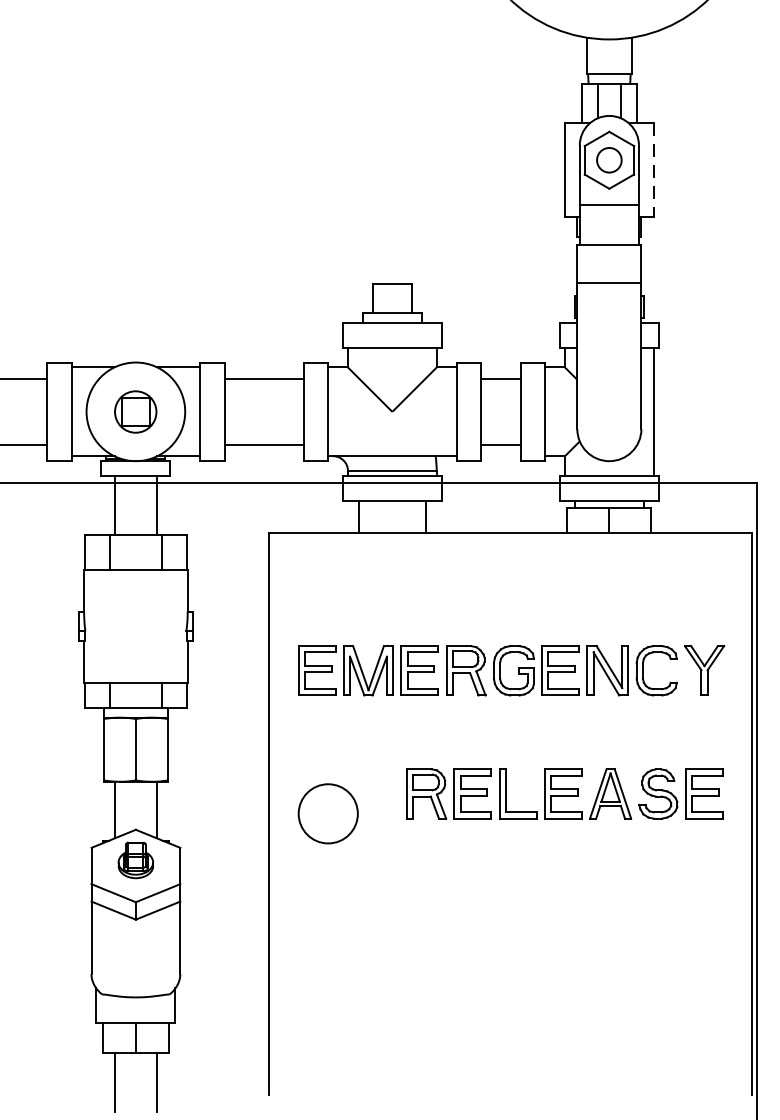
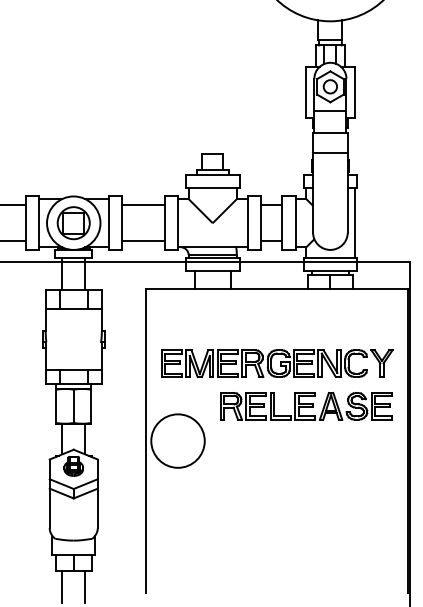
line: (653, 170) -> (354, 92), dashed -> solid
part: (135, 412) -> (73, 223), size x1.43
part: (565, 794) -> (306, 406), moved
circle: (327, 812) -> (177, 440), size x1.67

